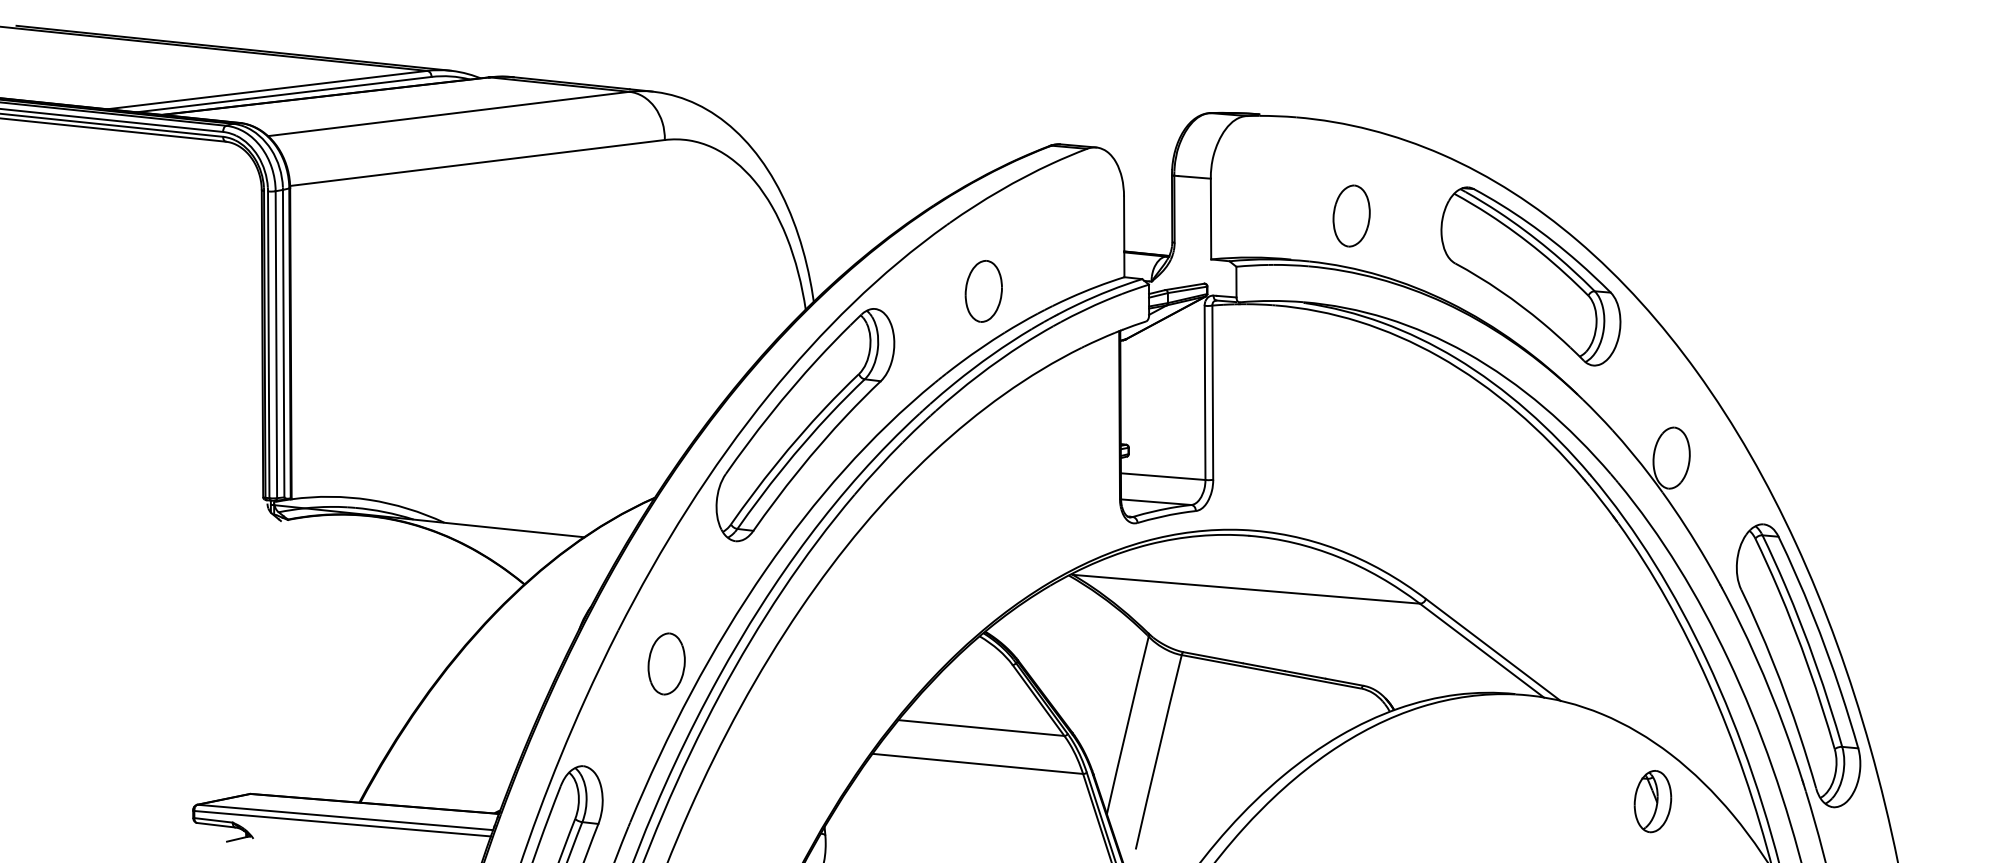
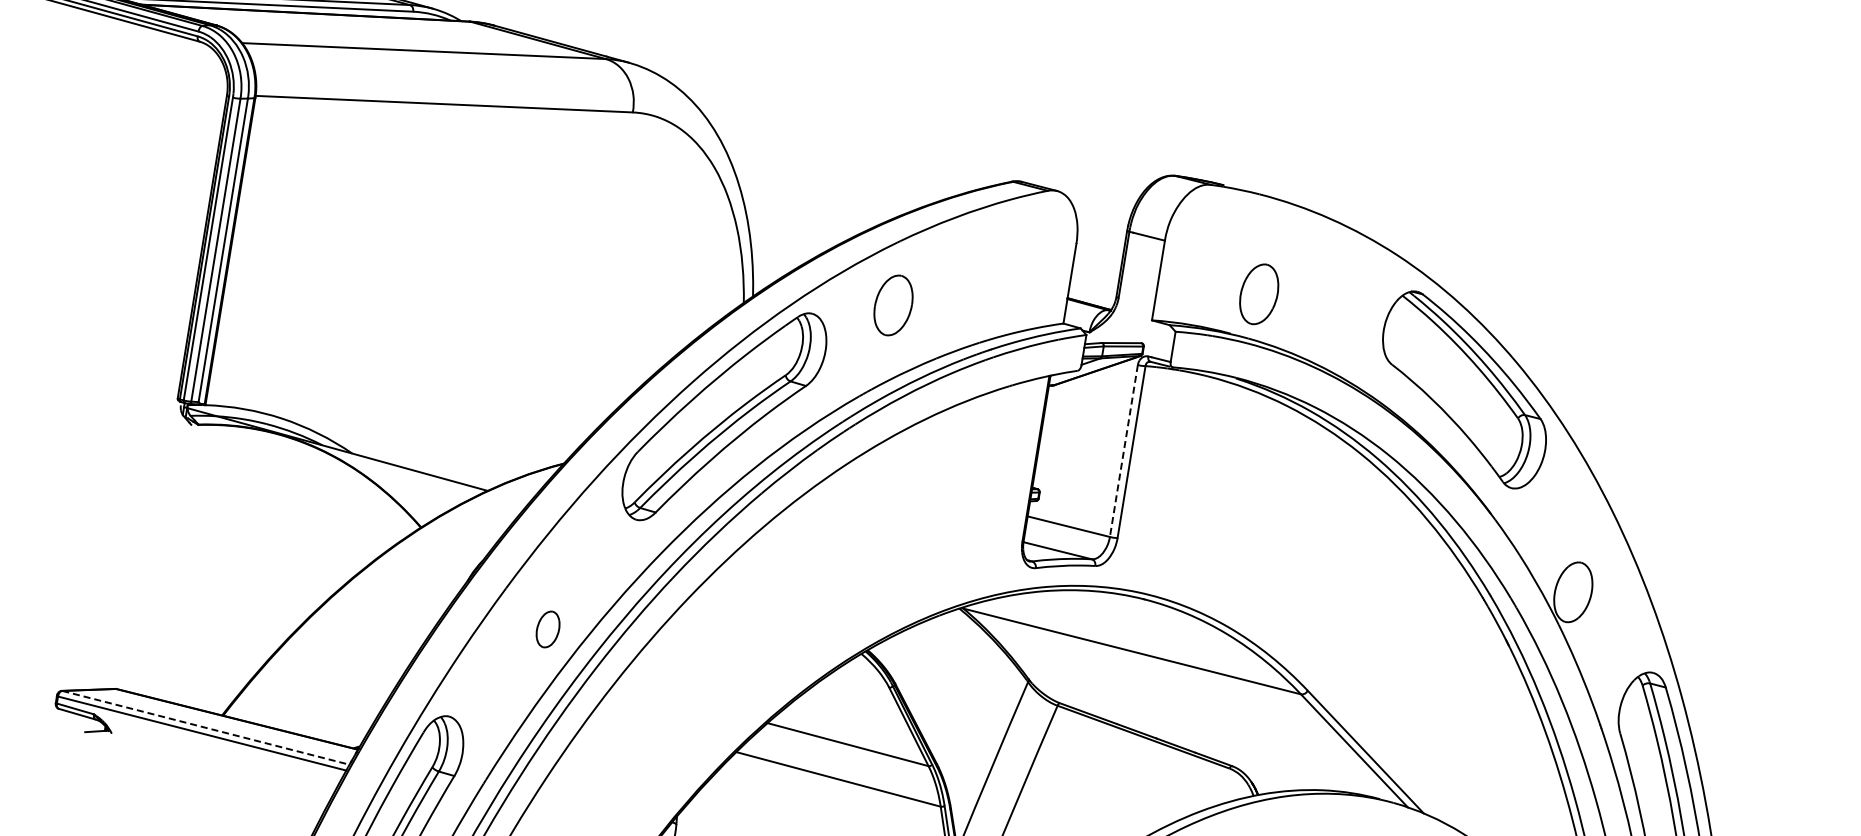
part: (1351, 215) -> (1259, 293), moved
part: (983, 291) -> (893, 305), moved
line: (1205, 393) -> (1124, 451), solid -> dashed
part: (666, 663) -> (548, 628), size x0.6
line: (345, 817) -> (206, 727), solid -> dashed

